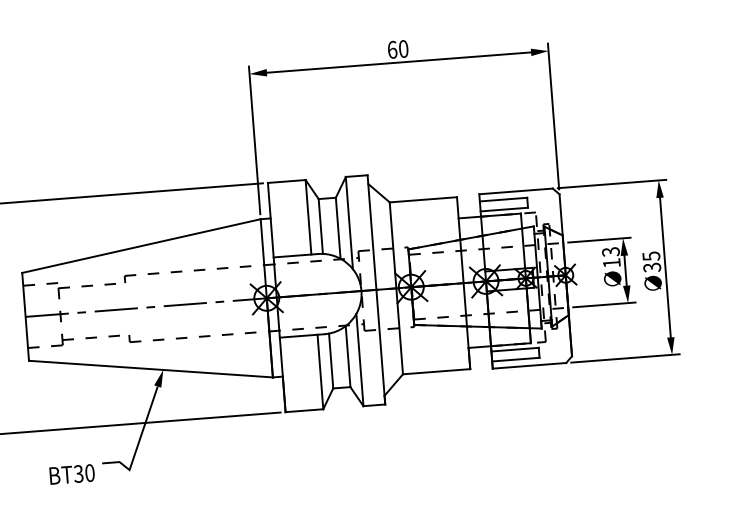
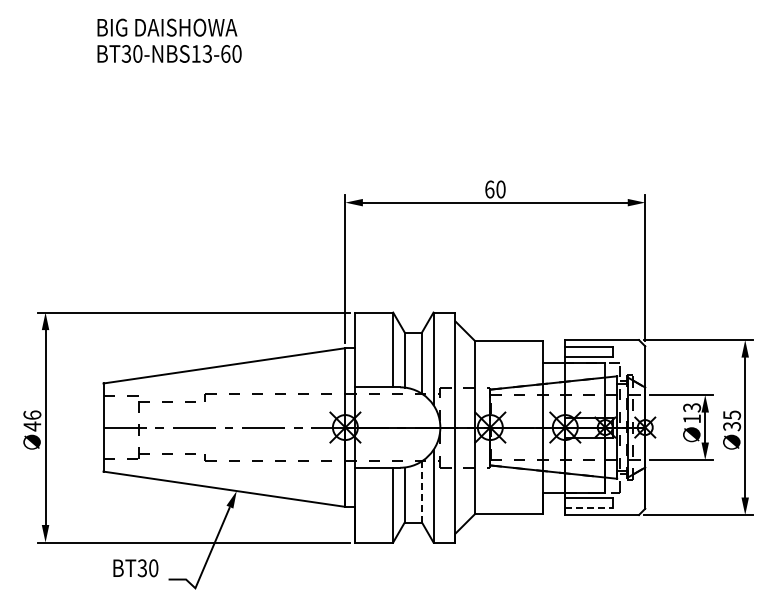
line: (347, 356) -> (421, 491), solid -> dashed
line: (516, 359) -> (589, 507), solid -> dashed
text: (71, 474) -> (135, 568), moved

